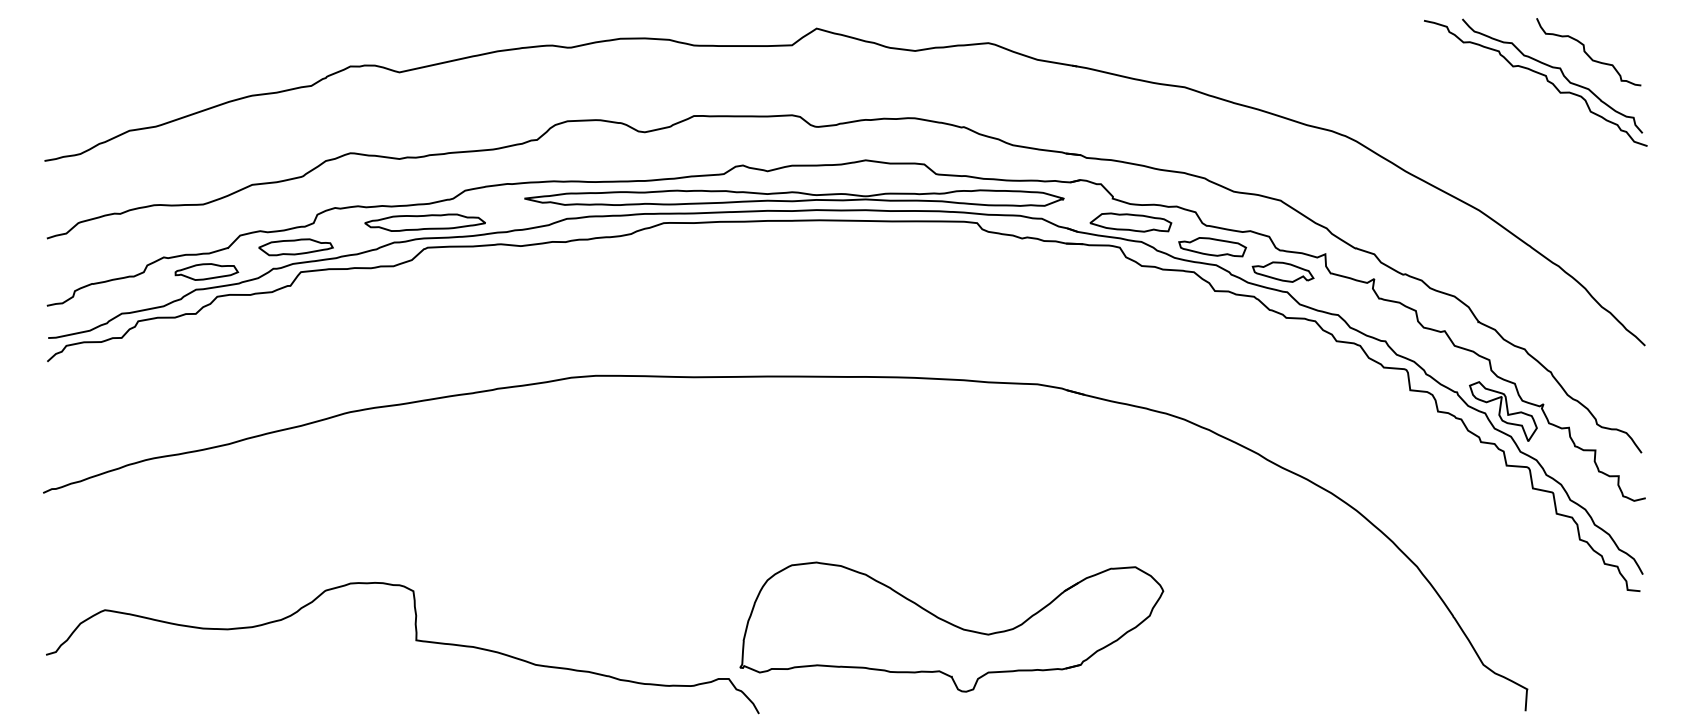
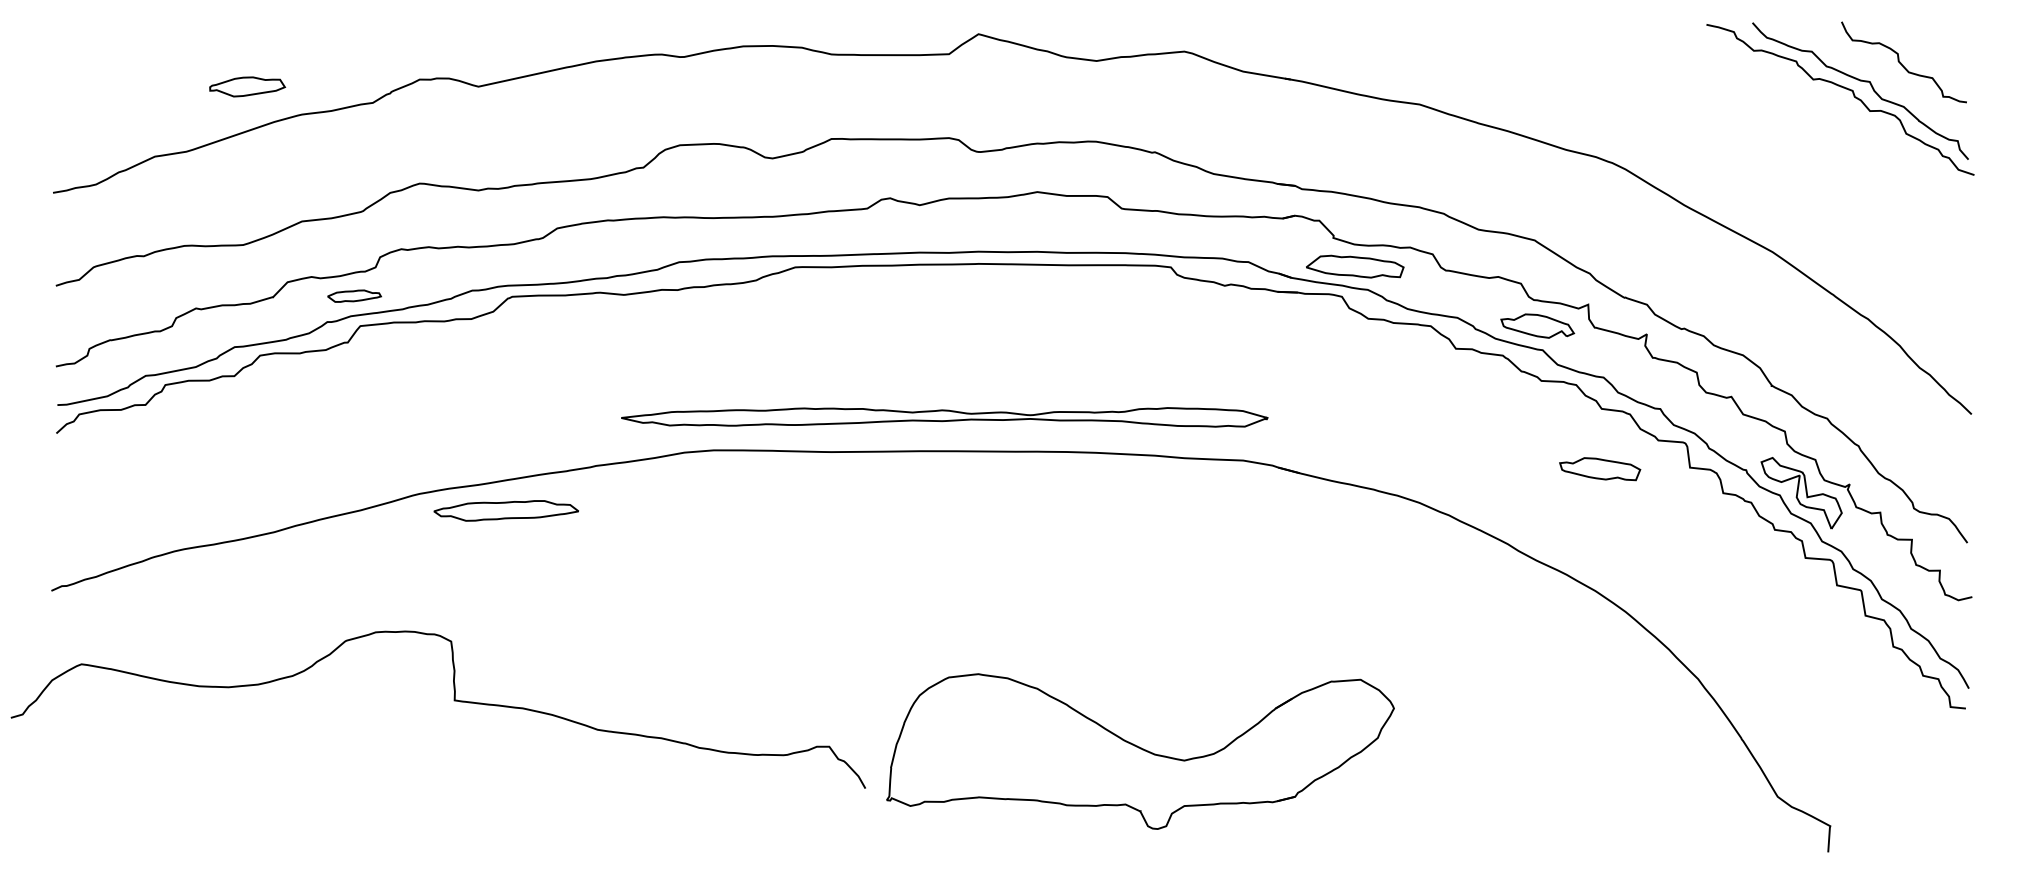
part: (794, 198) -> (944, 417), moved
part: (424, 222) -> (505, 510), moved
part: (296, 246) -> (354, 295), size x0.6
part: (1212, 247) -> (1600, 469), moved
part: (206, 271) -> (247, 86), moved
curve: (415, 640) -> (453, 700), moved

